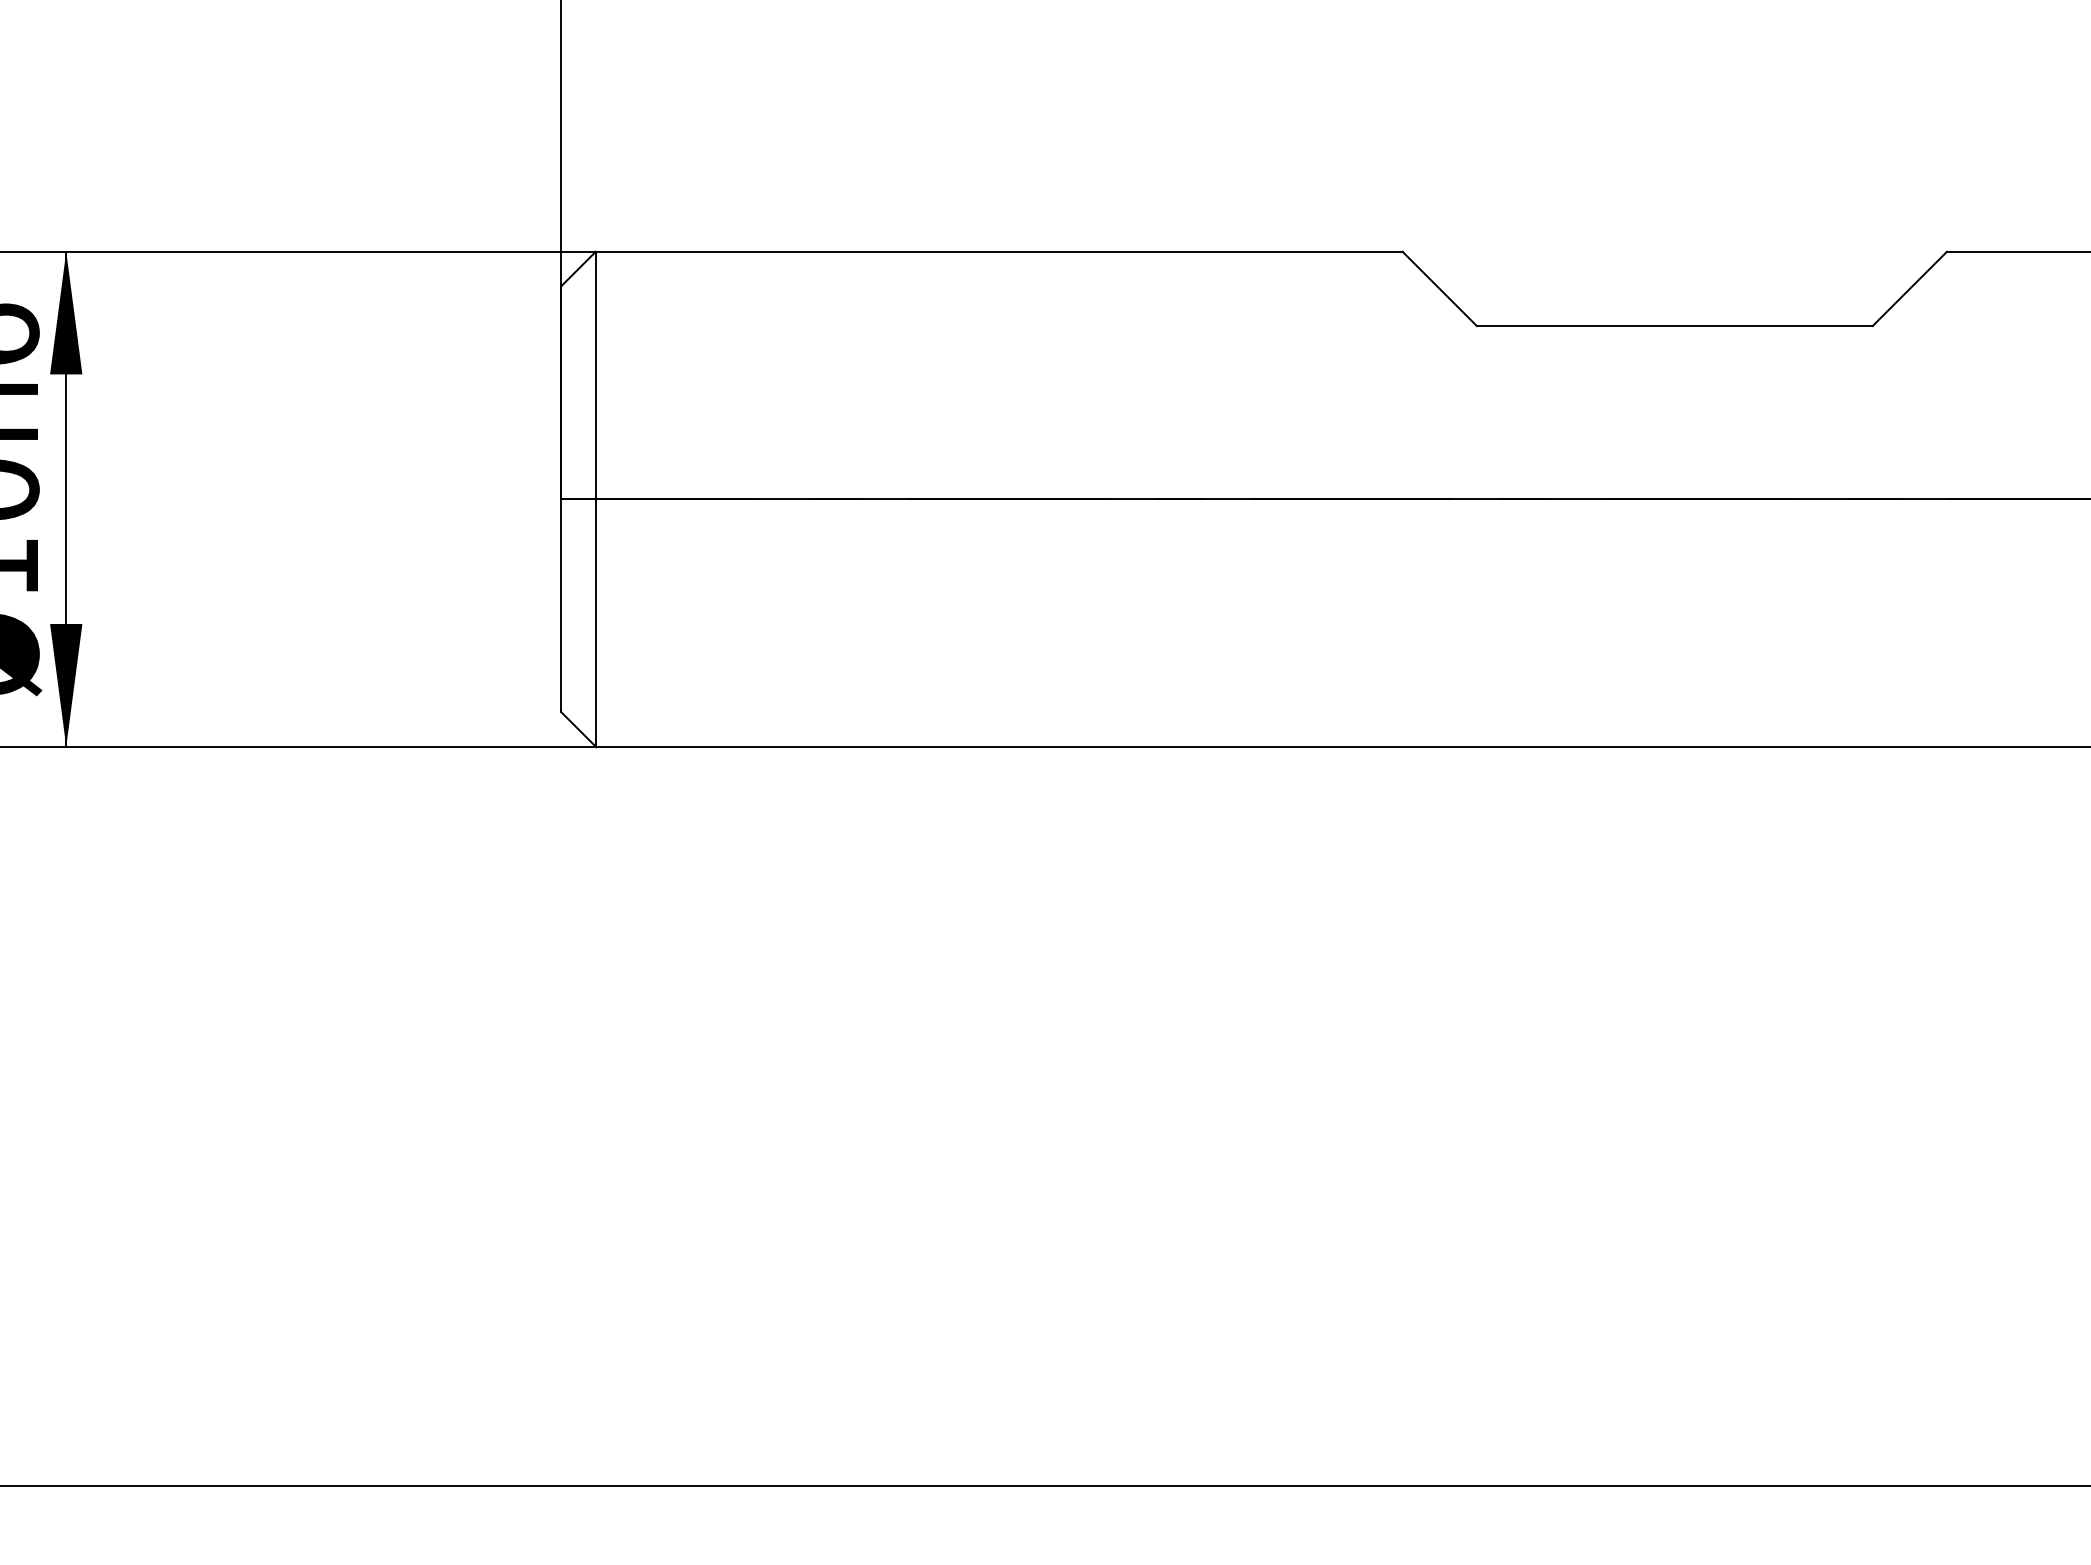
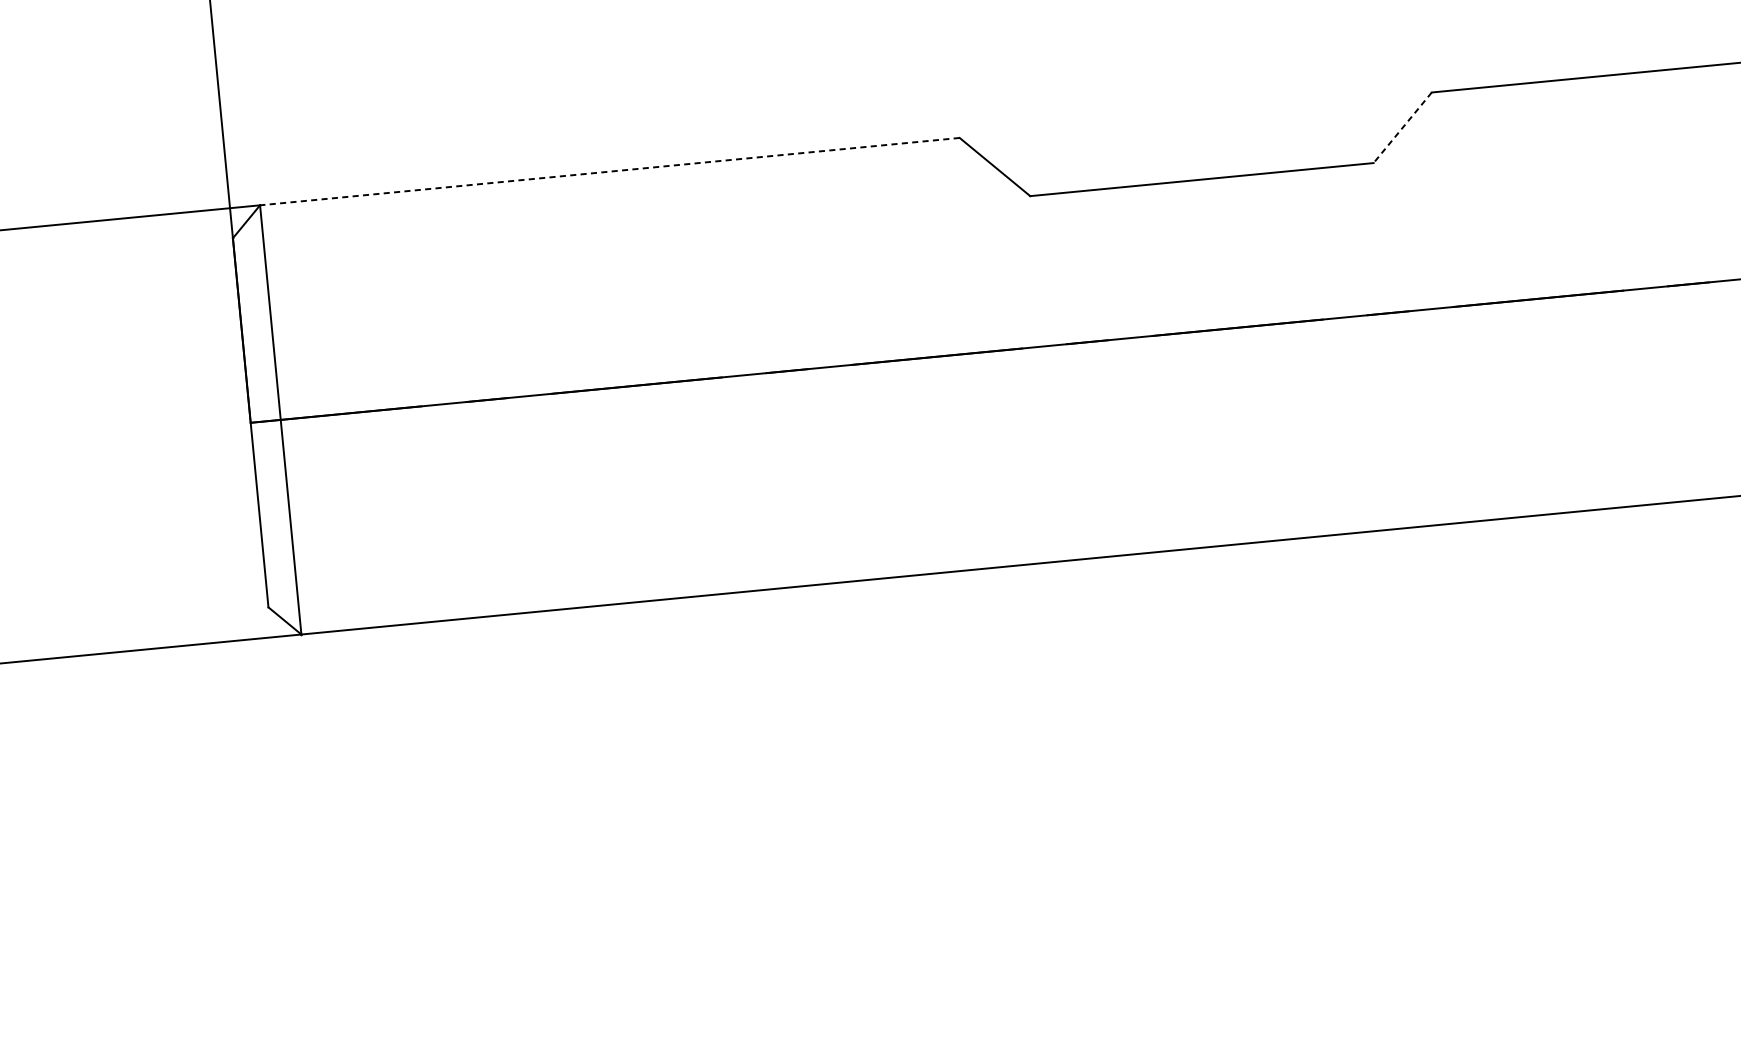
line: (998, 251) -> (609, 171), solid -> dashed
line: (1909, 289) -> (1402, 128), solid -> dashed

